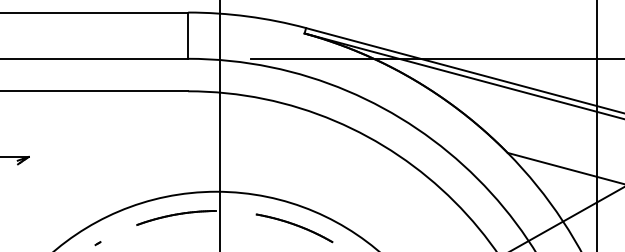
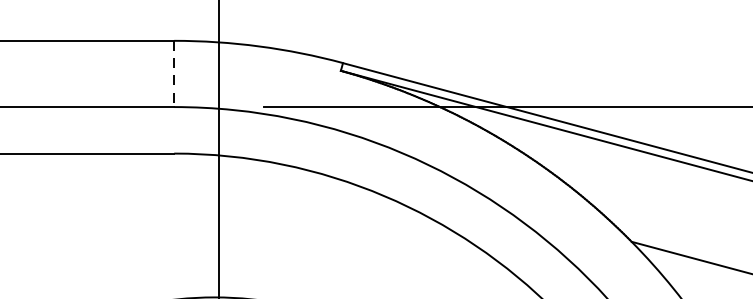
line: (188, 36) -> (174, 75), solid -> dashed

